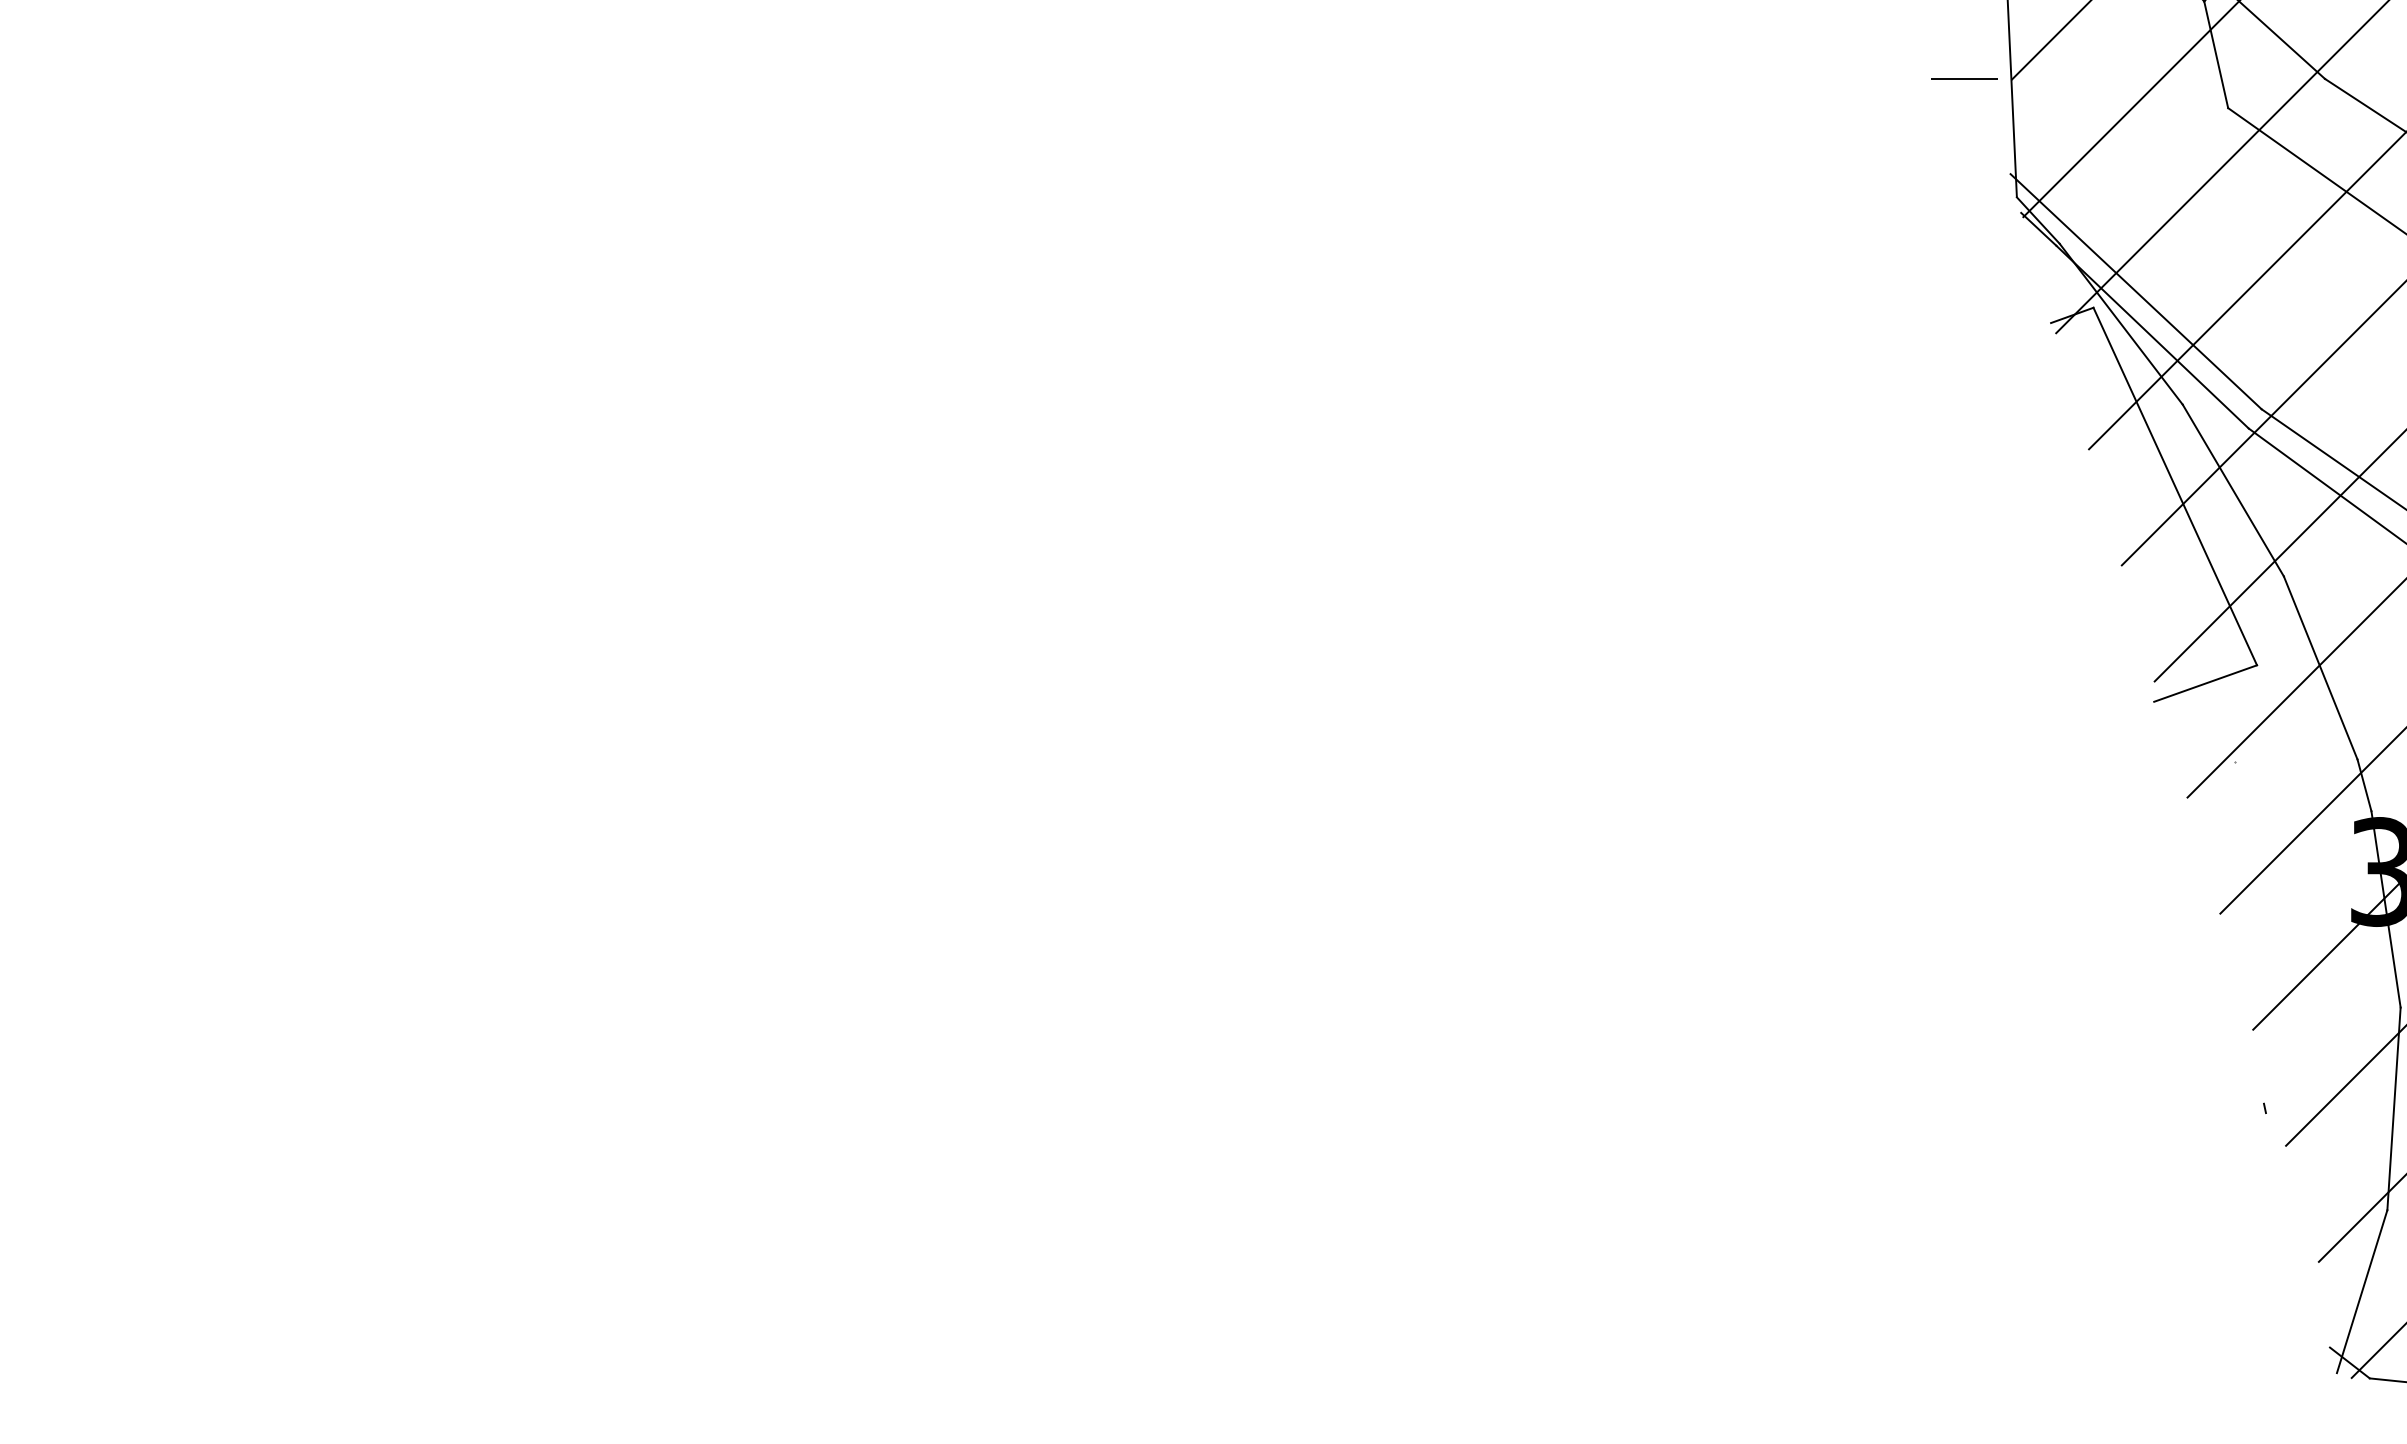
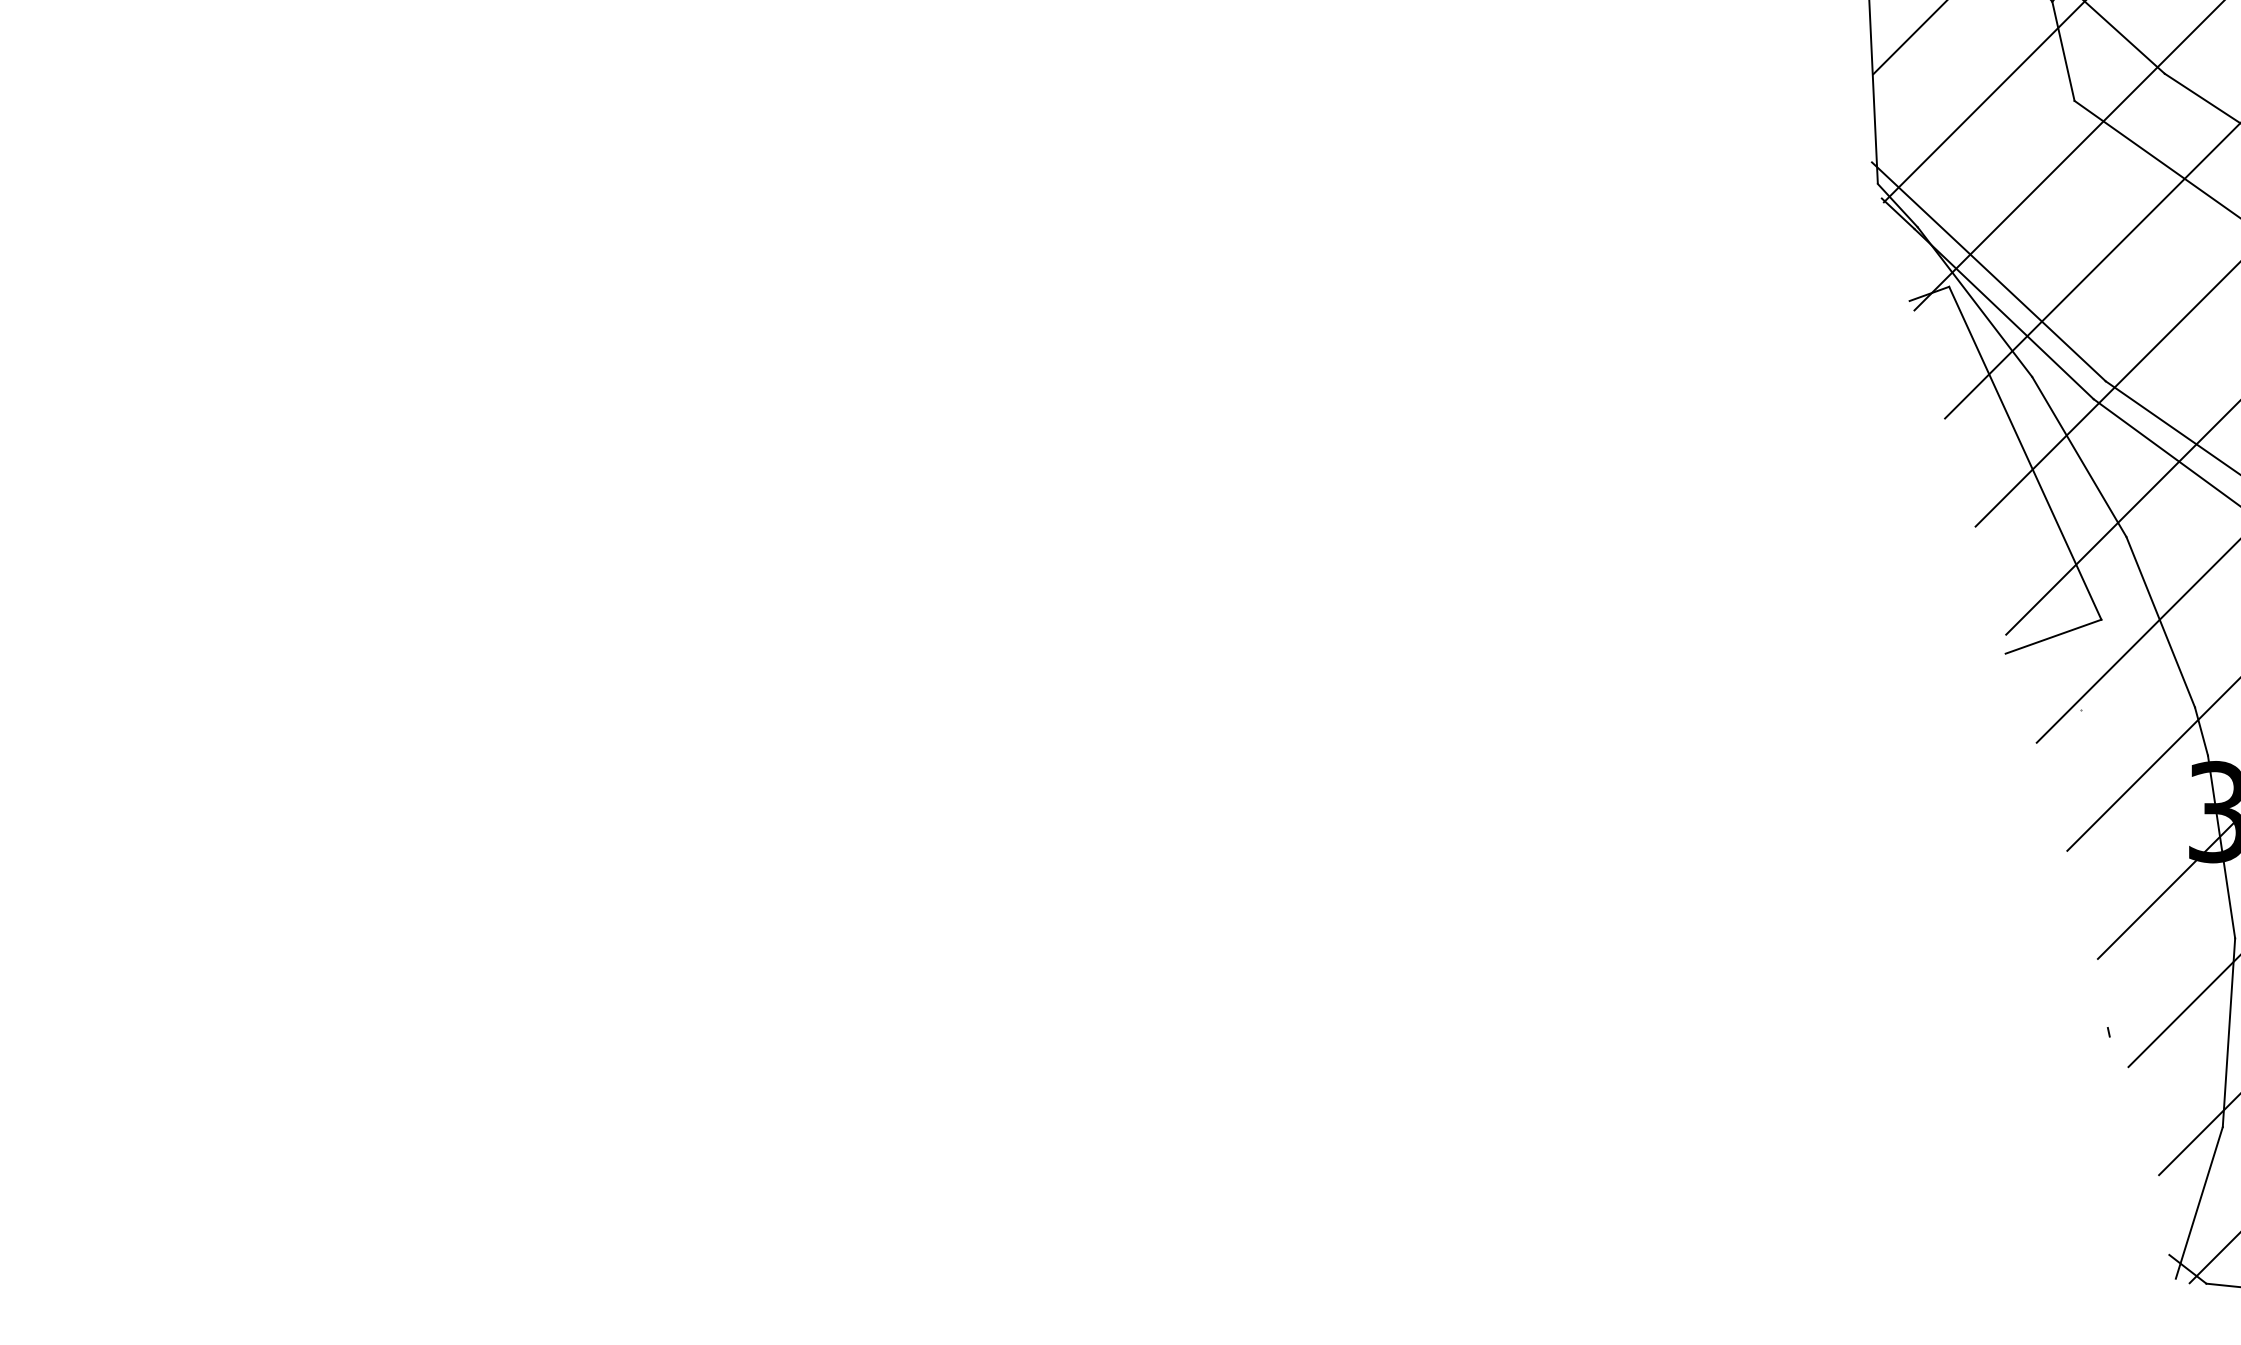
hatch: (1963, 78) -> (1828, 73), removed

